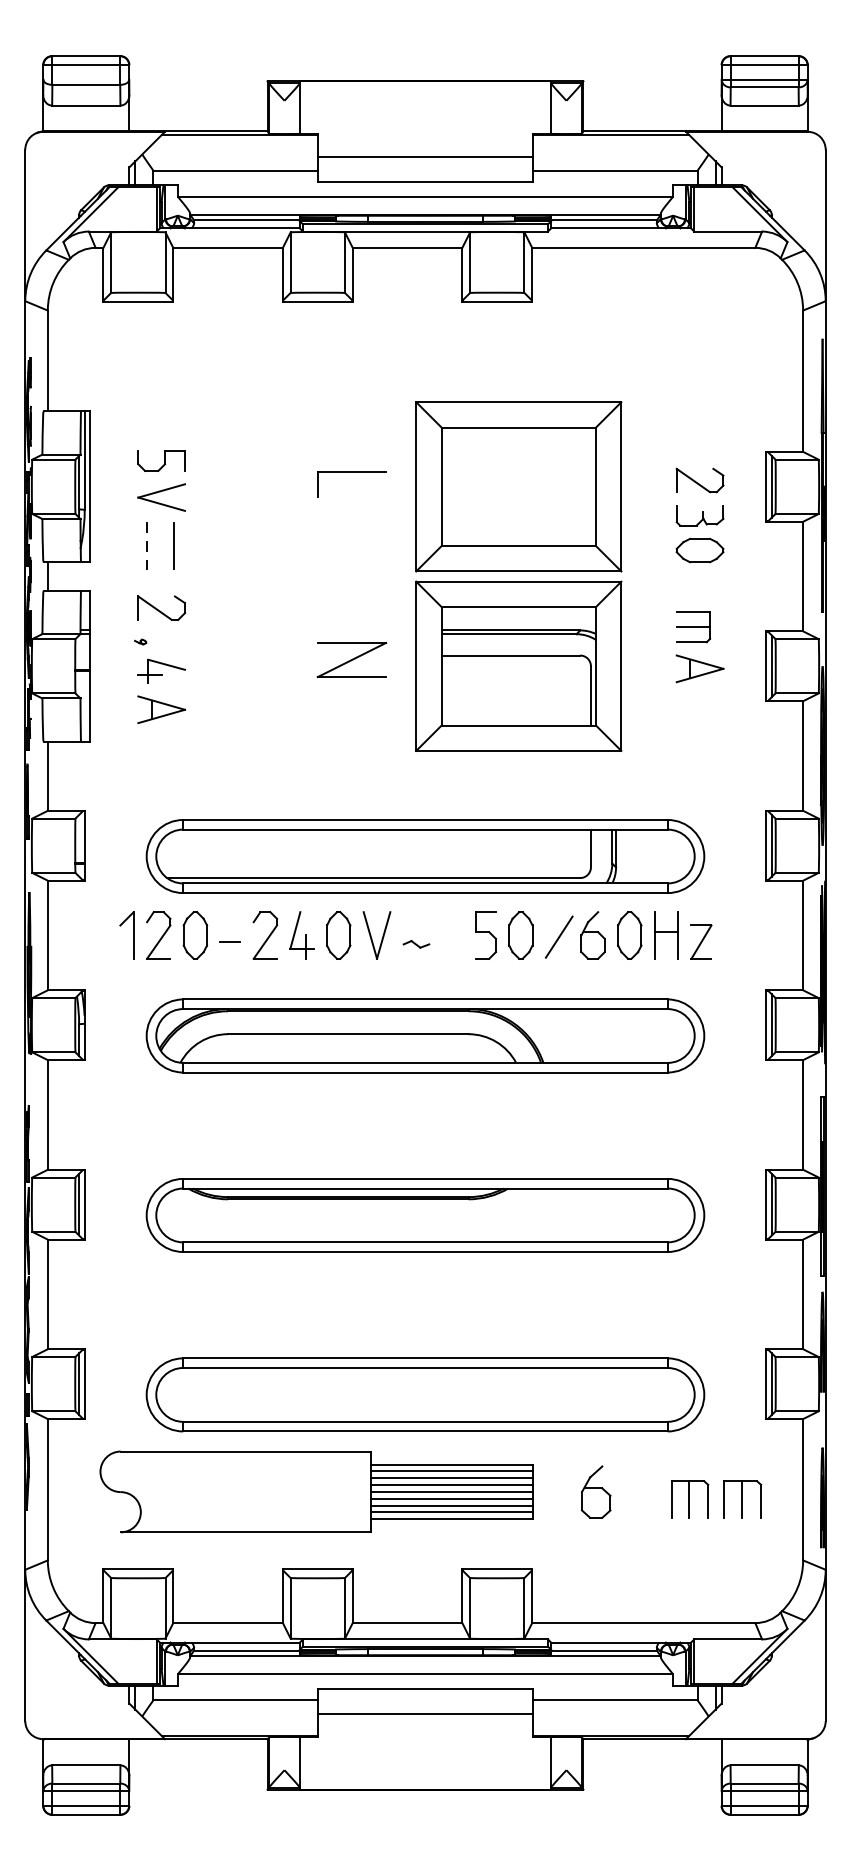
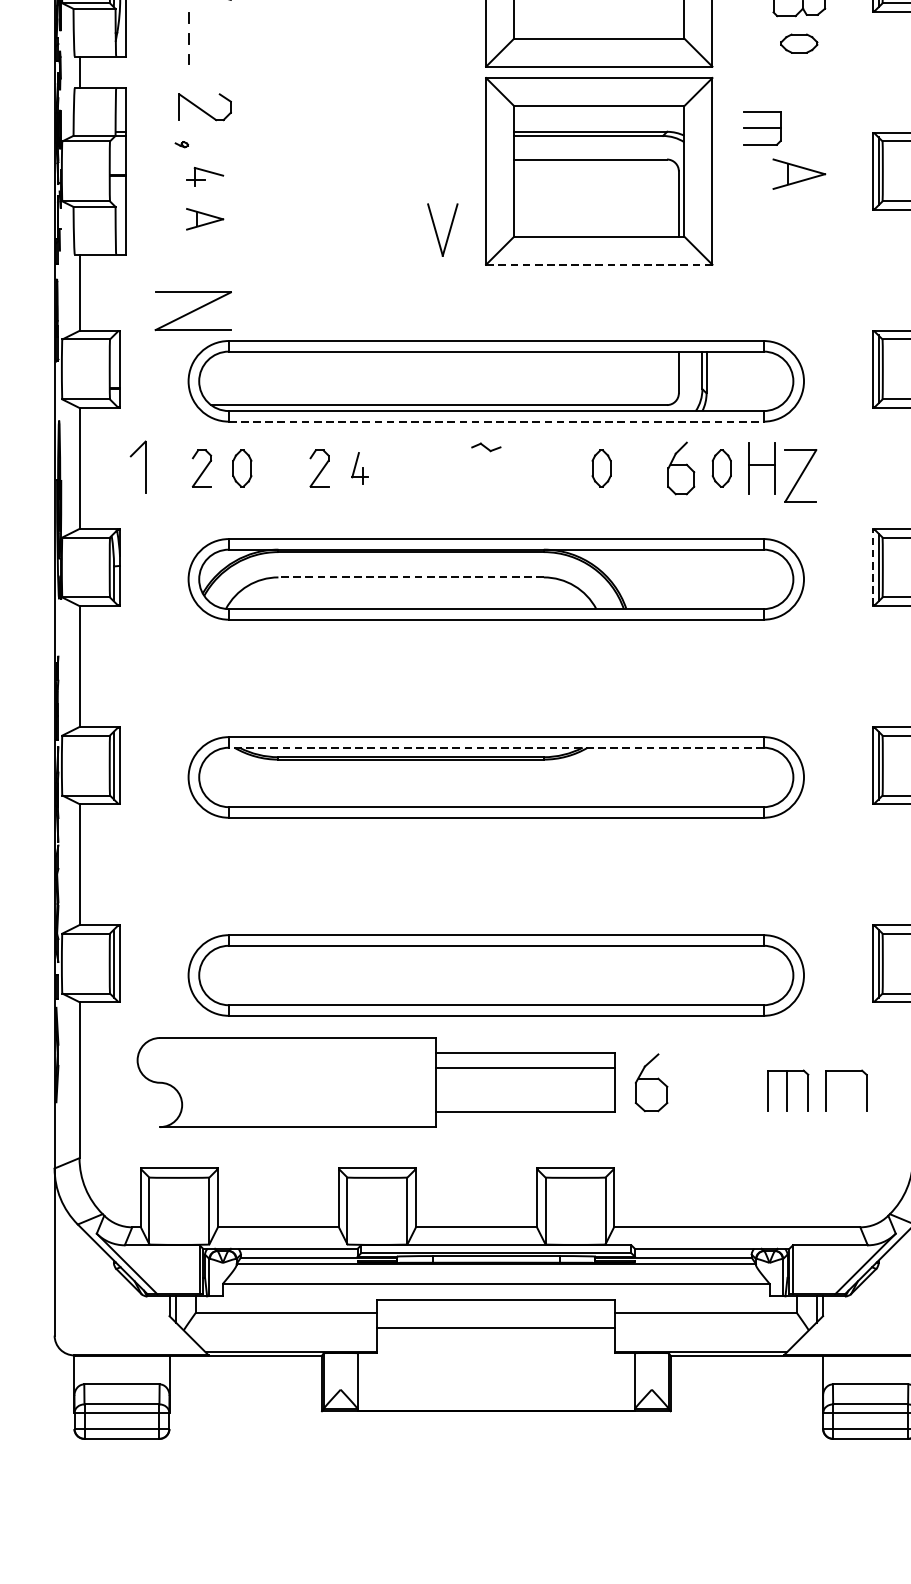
line: (173, 545) -> (218, 38), removed
part: (699, 550) -> (798, 43), size x0.7
part: (693, 627) -> (762, 128), moved
part: (351, 659) -> (192, 310), moved
part: (161, 670) -> (204, 176), size x0.7
part: (161, 709) -> (204, 219), size x0.7
line: (518, 750) -> (598, 264), solid -> dashed
line: (425, 893) -> (496, 422), solid -> dashed
part: (133, 935) -> (145, 467), moved
part: (158, 935) -> (201, 468), size x0.7
part: (195, 935) -> (242, 468), size x0.7
part: (265, 935) -> (319, 468), size x0.7
part: (301, 935) -> (359, 468), size x0.6
part: (338, 935) -> (400, 468), removed
part: (376, 935) -> (442, 230), moved
part: (485, 935) -> (562, 468), removed
part: (520, 935) -> (601, 468), size x0.7
part: (629, 935) -> (721, 468), size x0.7
line: (558, 936) -> (643, 469), removed
line: (229, 941) -> (279, 475), removed
part: (701, 941) -> (800, 475), size x1.4
part: (416, 943) -> (486, 446), moved
line: (766, 1025) -> (872, 567), solid -> dashed
line: (347, 1034) -> (410, 577), solid -> dashed
line: (425, 1188) -> (496, 747), solid -> dashed
line: (451, 1471) -> (524, 1060), removed
line: (451, 1485) -> (524, 1075), removed
line: (451, 1491) -> (524, 1082), removed
part: (595, 1491) -> (650, 1082), moved
line: (451, 1498) -> (524, 1089), removed
line: (742, 1499) -> (846, 1090), removed
line: (451, 1505) -> (524, 1097), removed
line: (451, 1512) -> (524, 1105), removed

